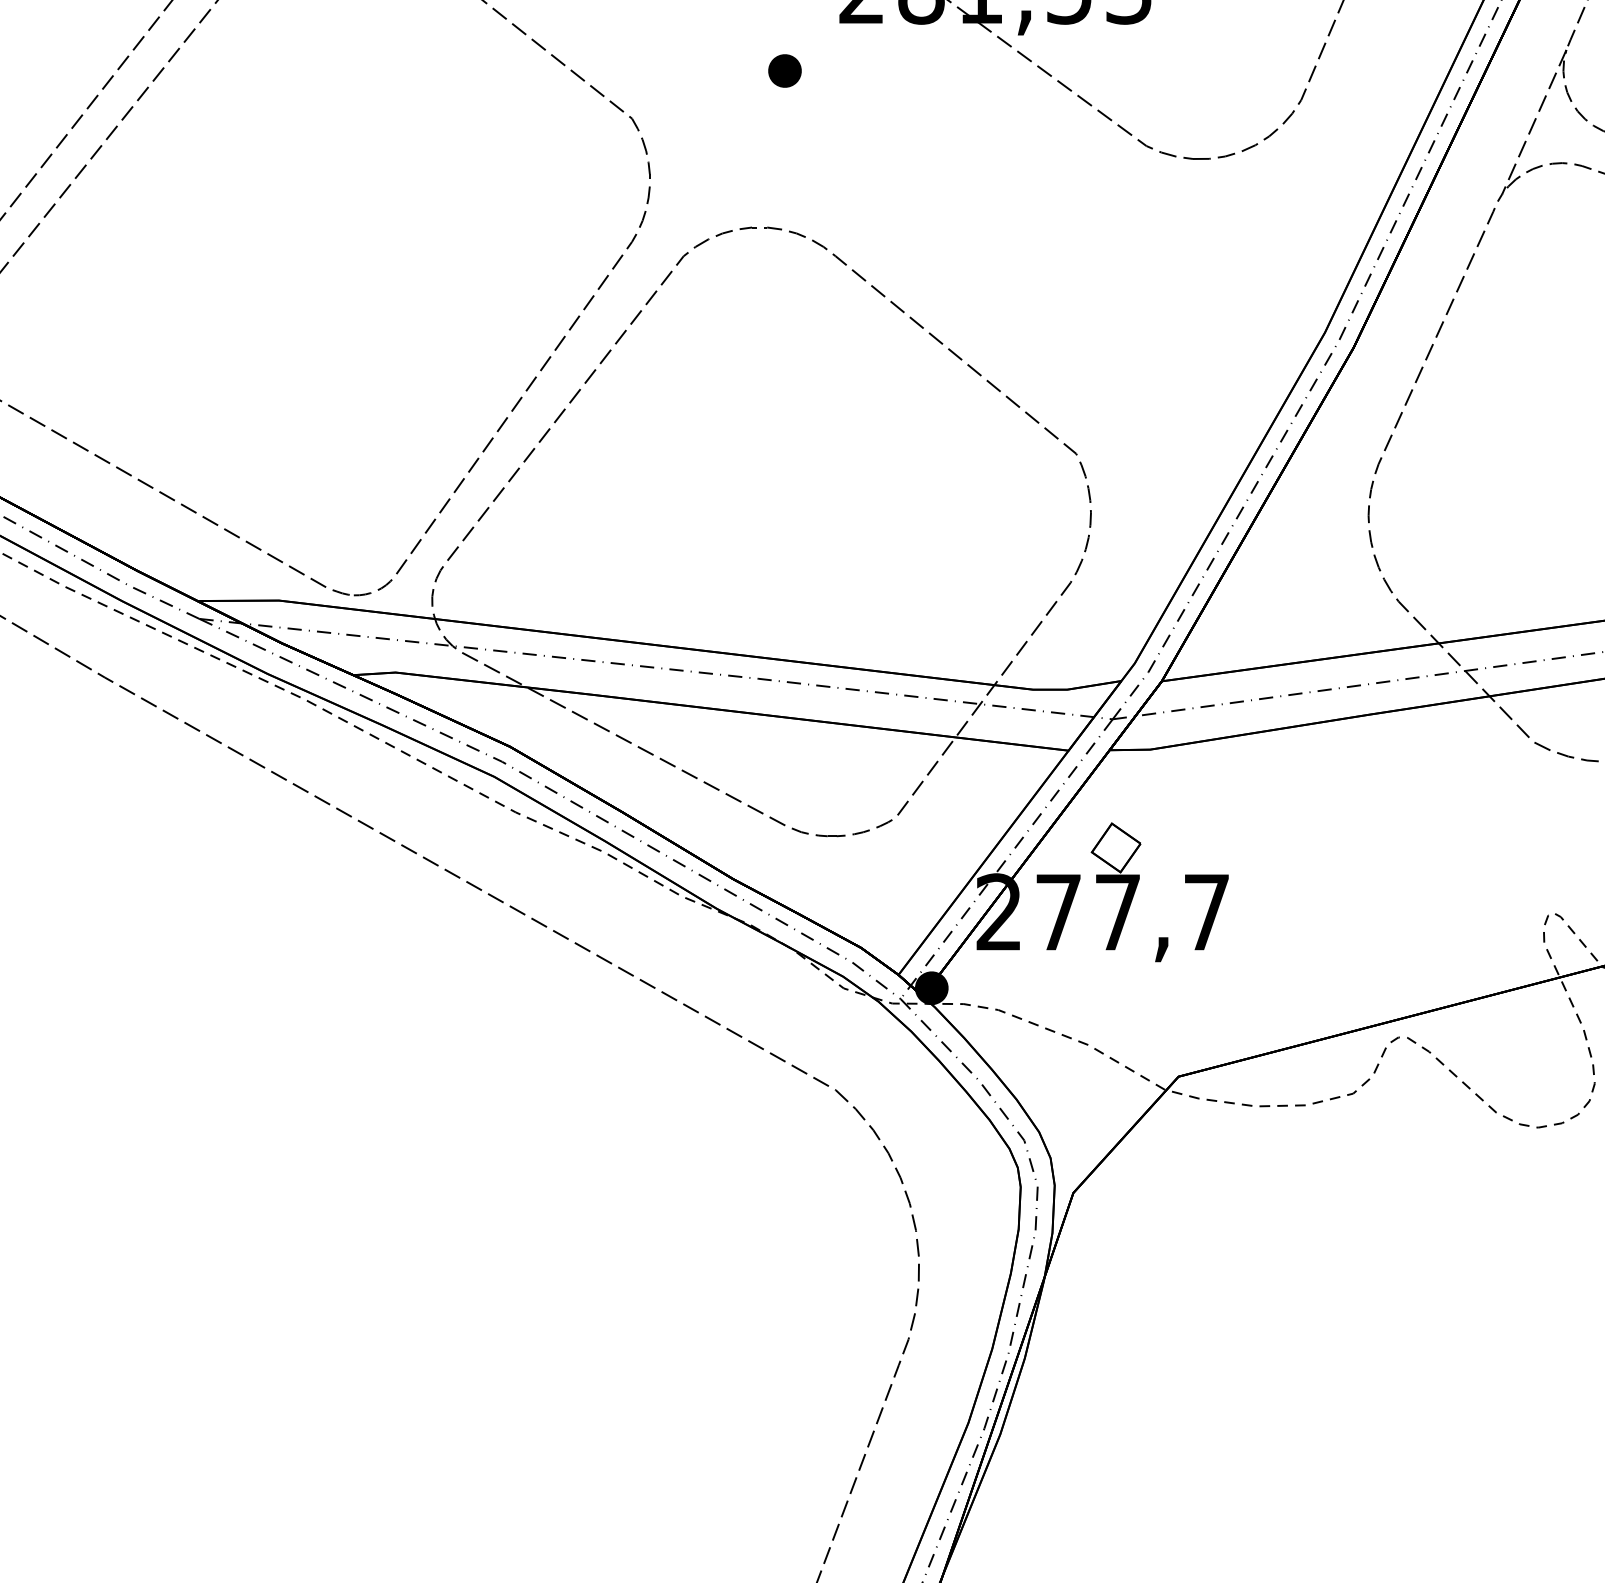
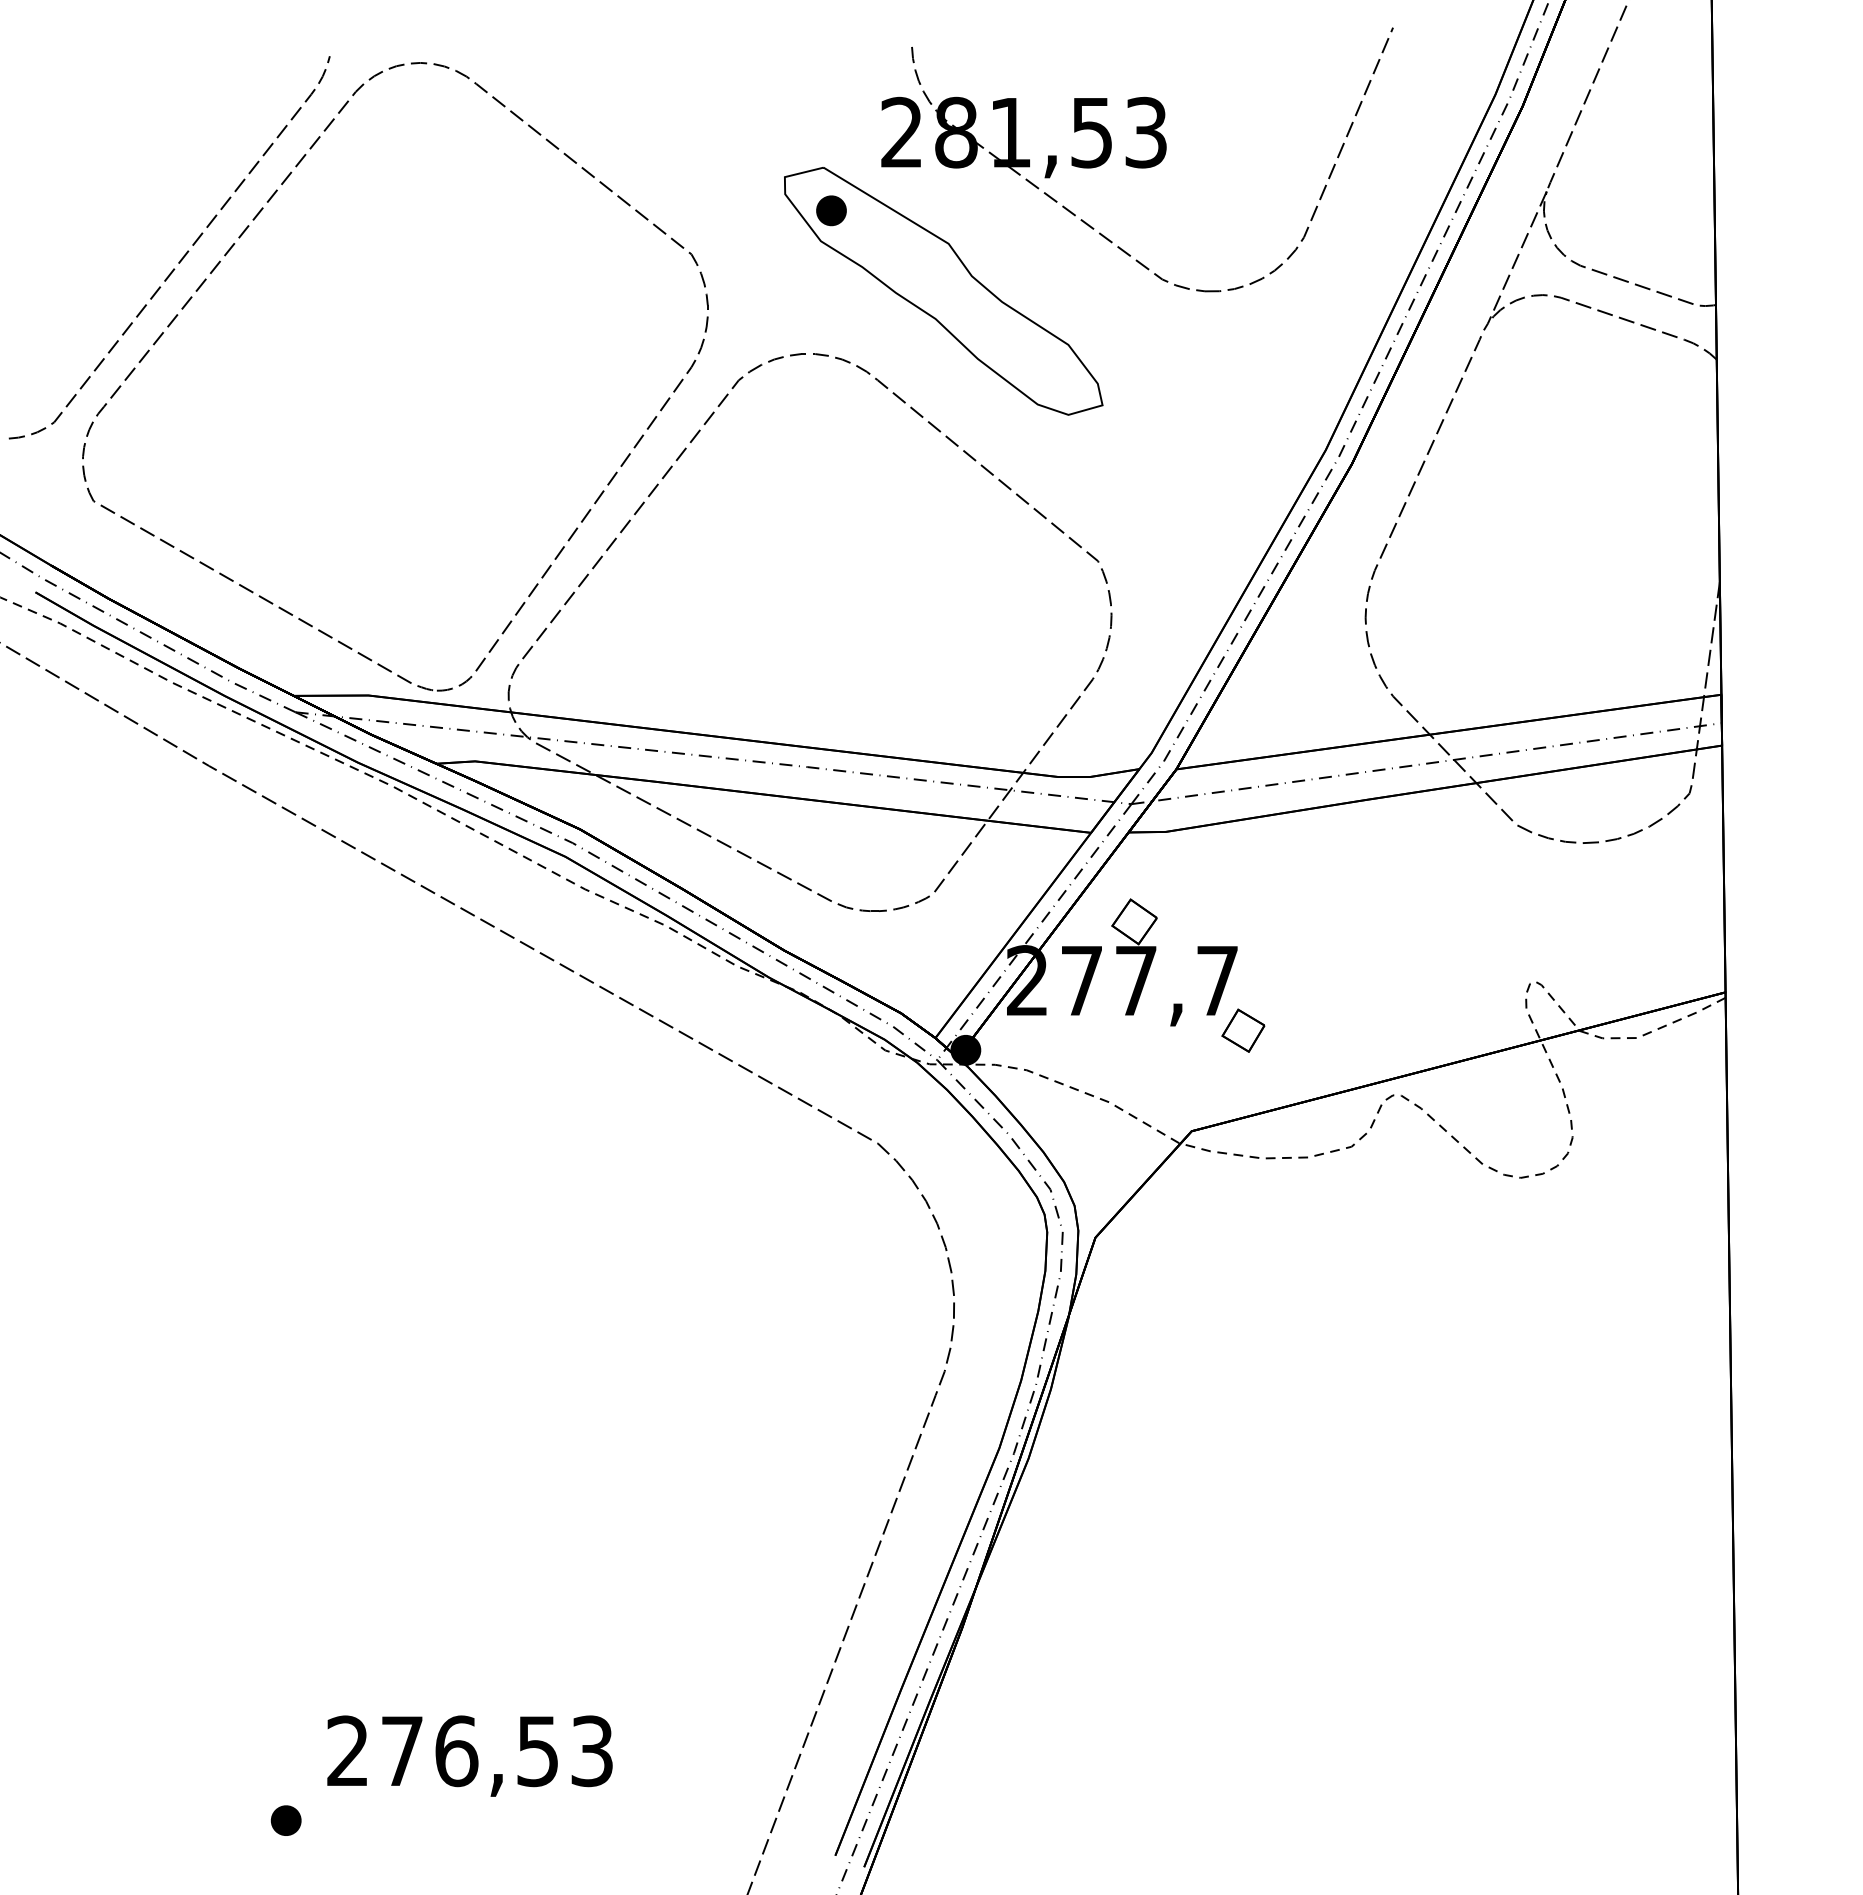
part: (907, 159) -> (943, 291), added
part: (1235, 966) -> (1243, 1030), added

